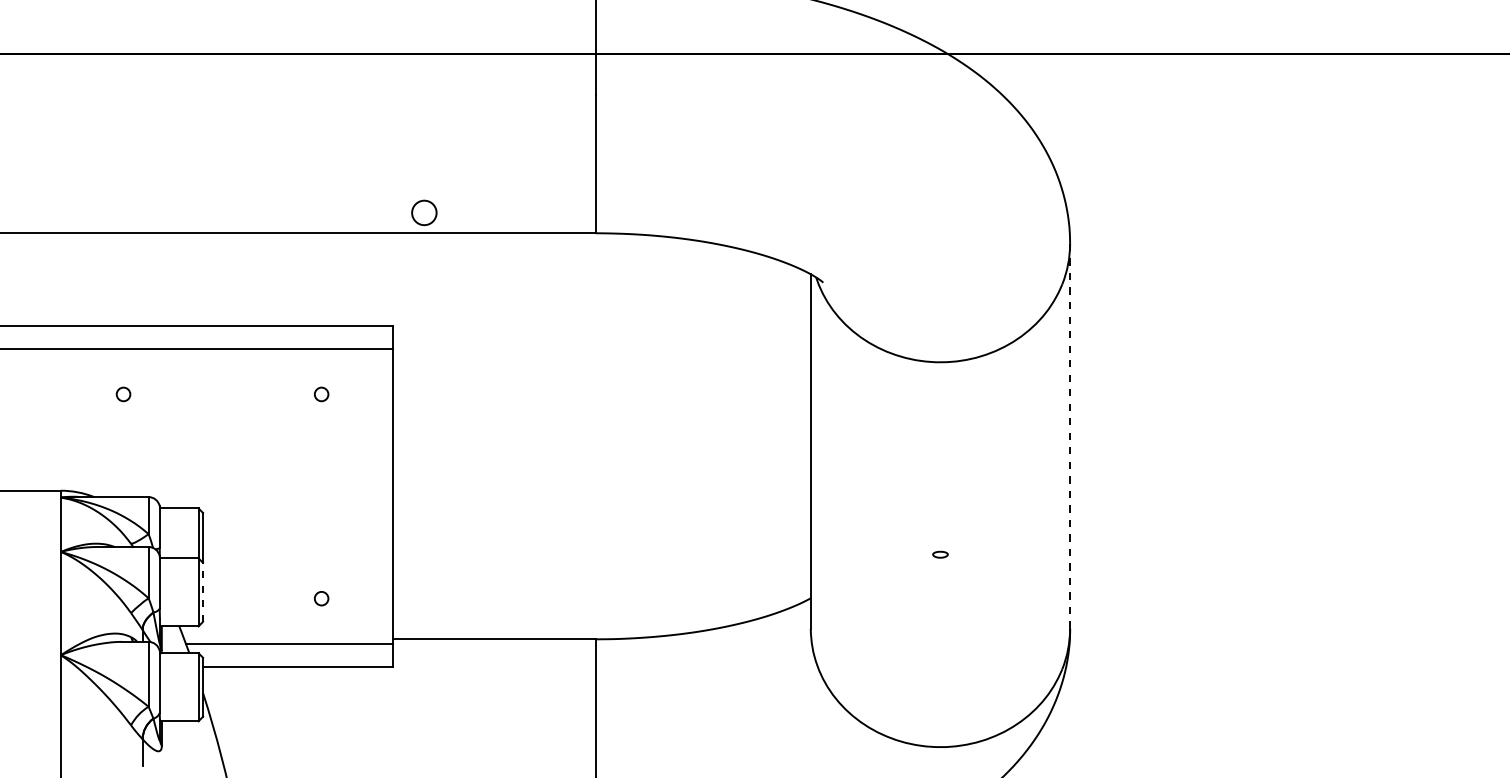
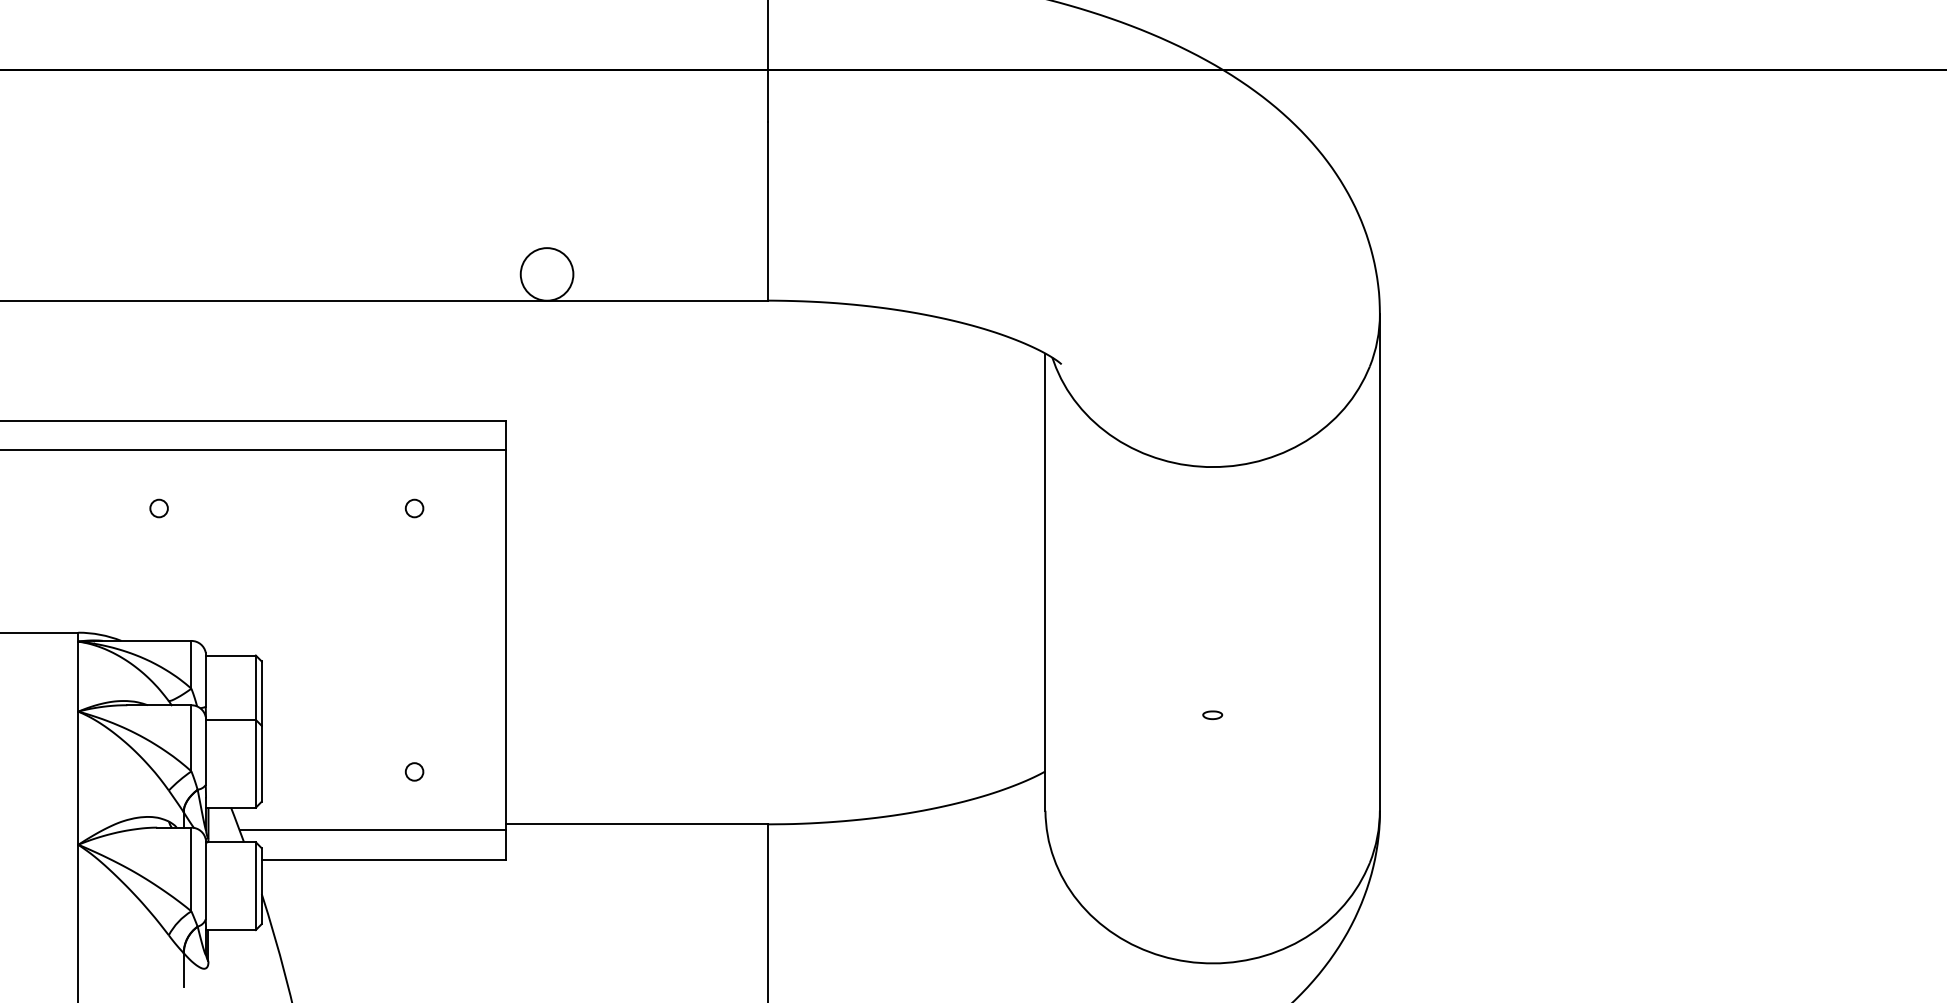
circle: (423, 212) -> (545, 273), size x1.67
line: (1070, 435) -> (1380, 561), dashed -> solid
line: (203, 591) -> (262, 762), dashed -> solid

